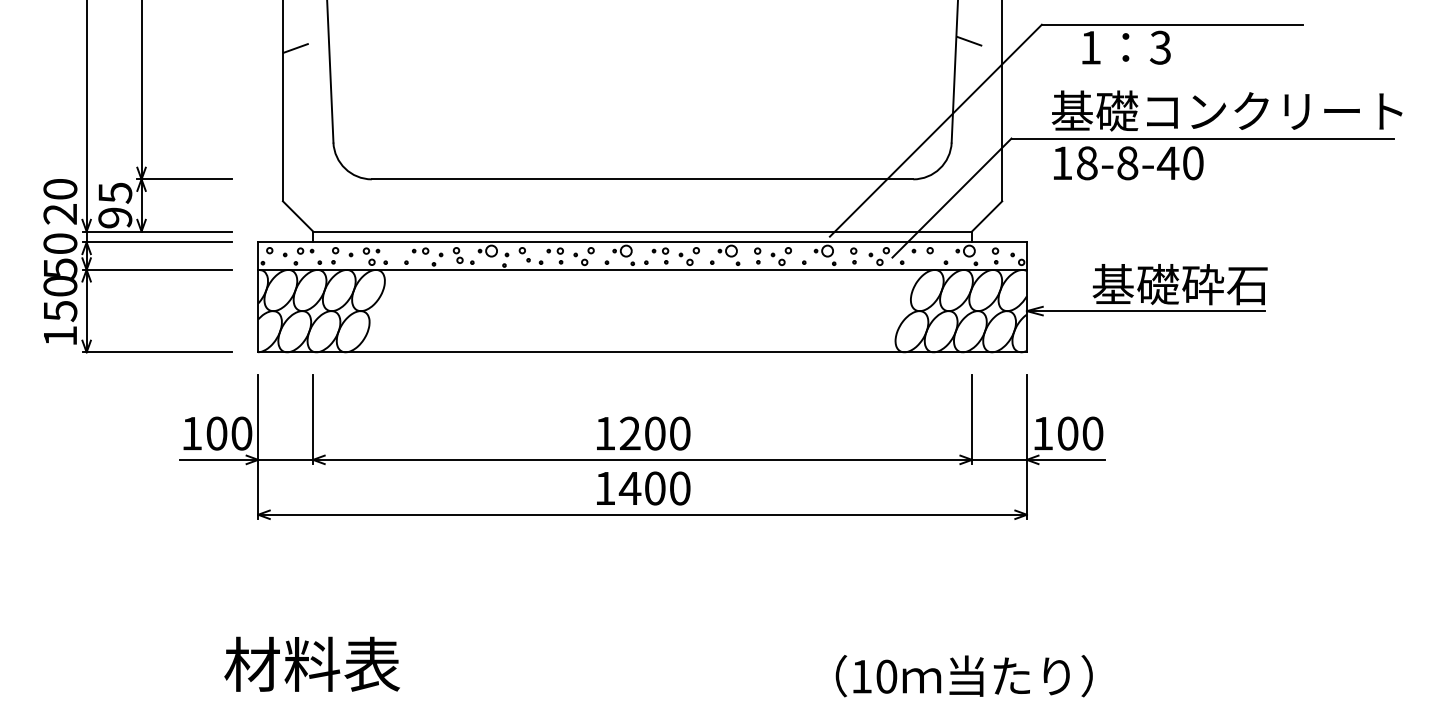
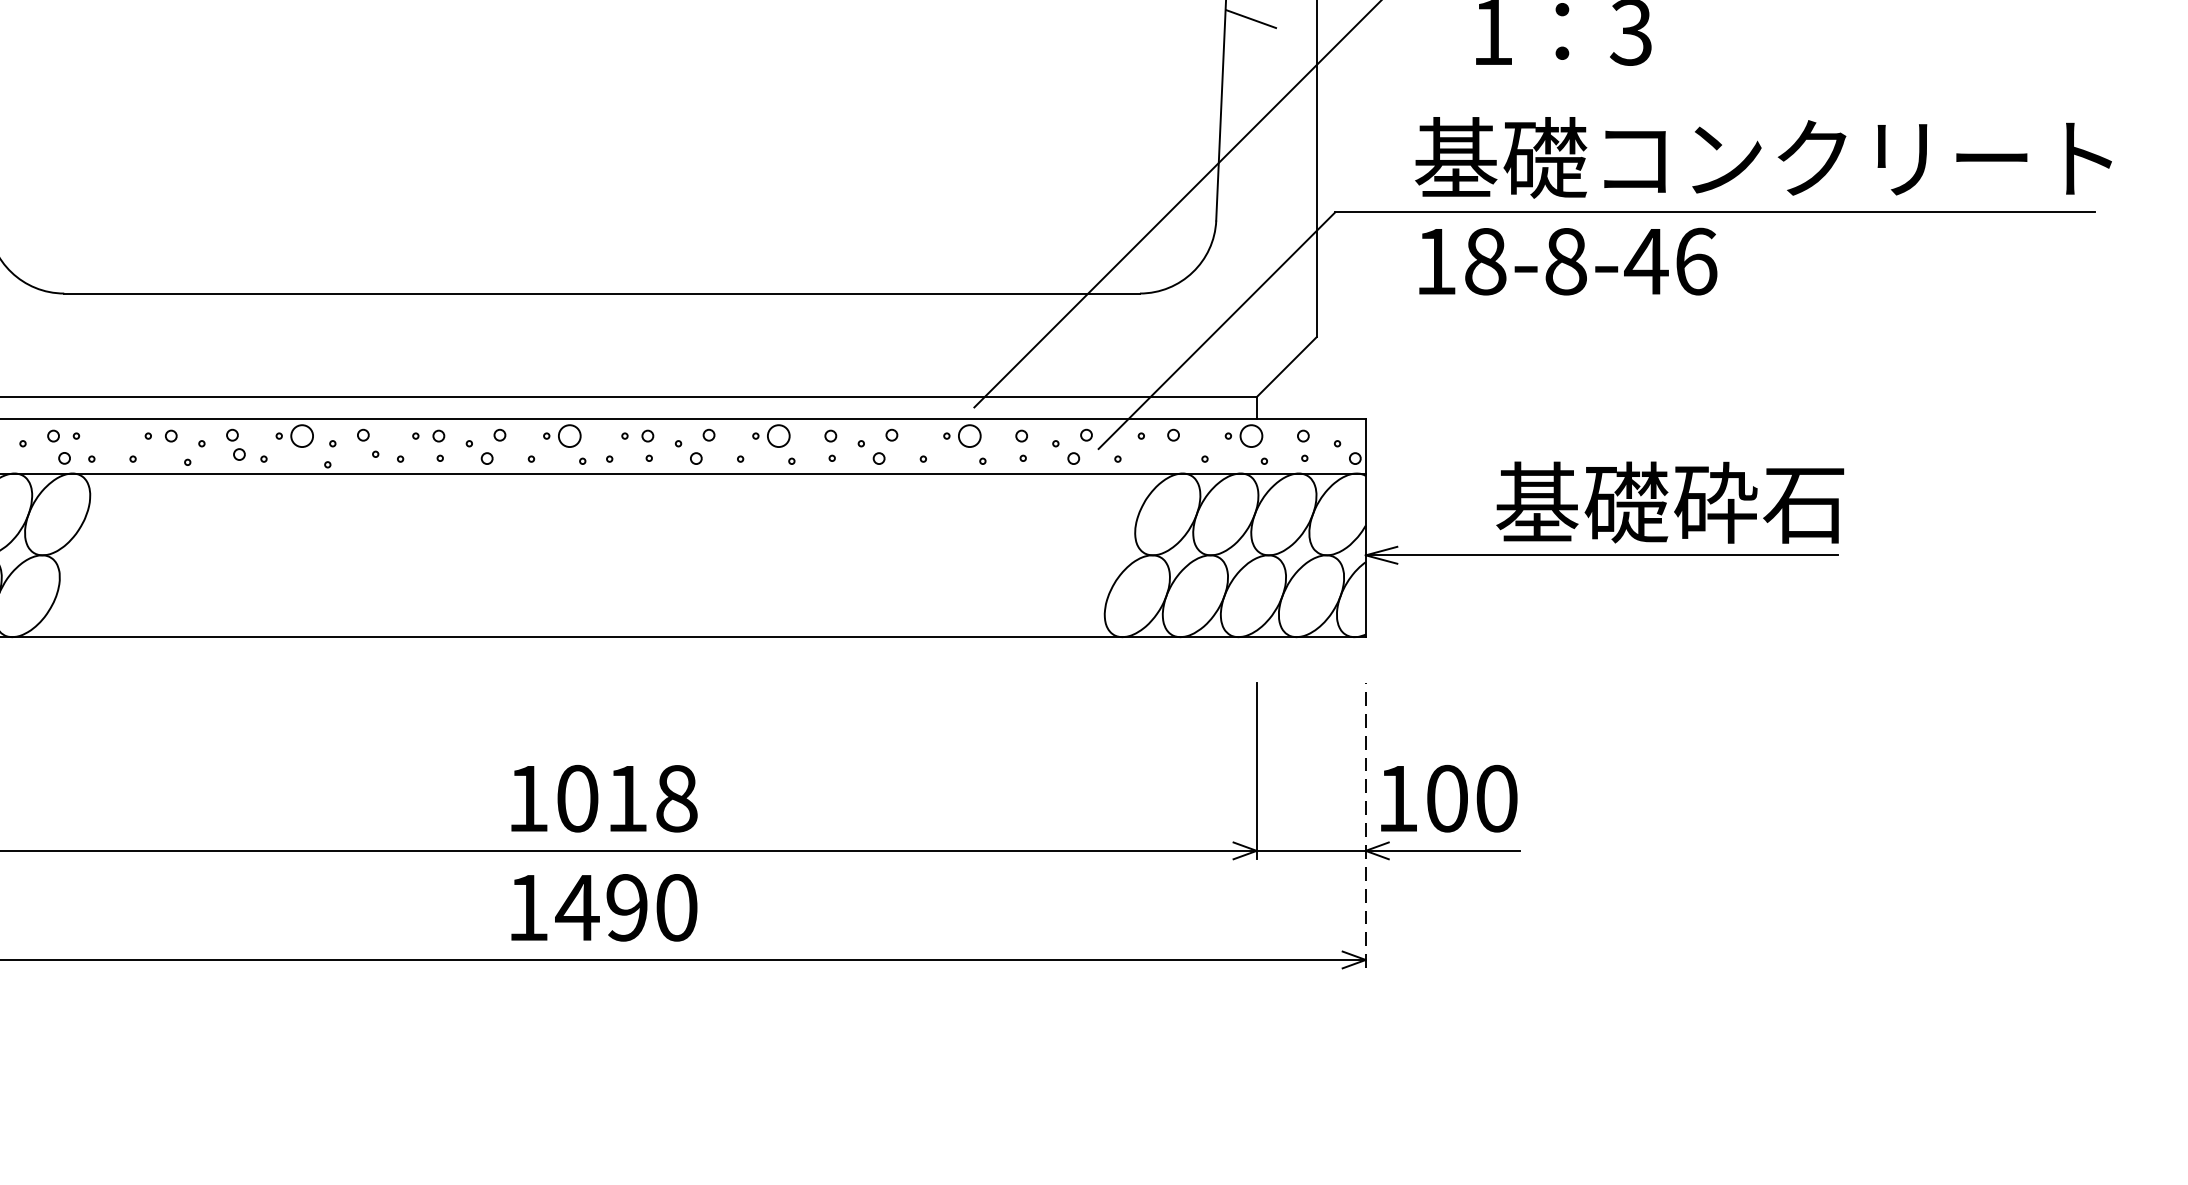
text: (1193, 163) -> (1696, 262), 18-8-40 -> 18-8-46
text: (655, 433) -> (627, 798), 1200 -> 1018
line: (1026, 447) -> (1364, 826), solid -> dashed
text: (654, 488) -> (625, 907), 1400 -> 1490

